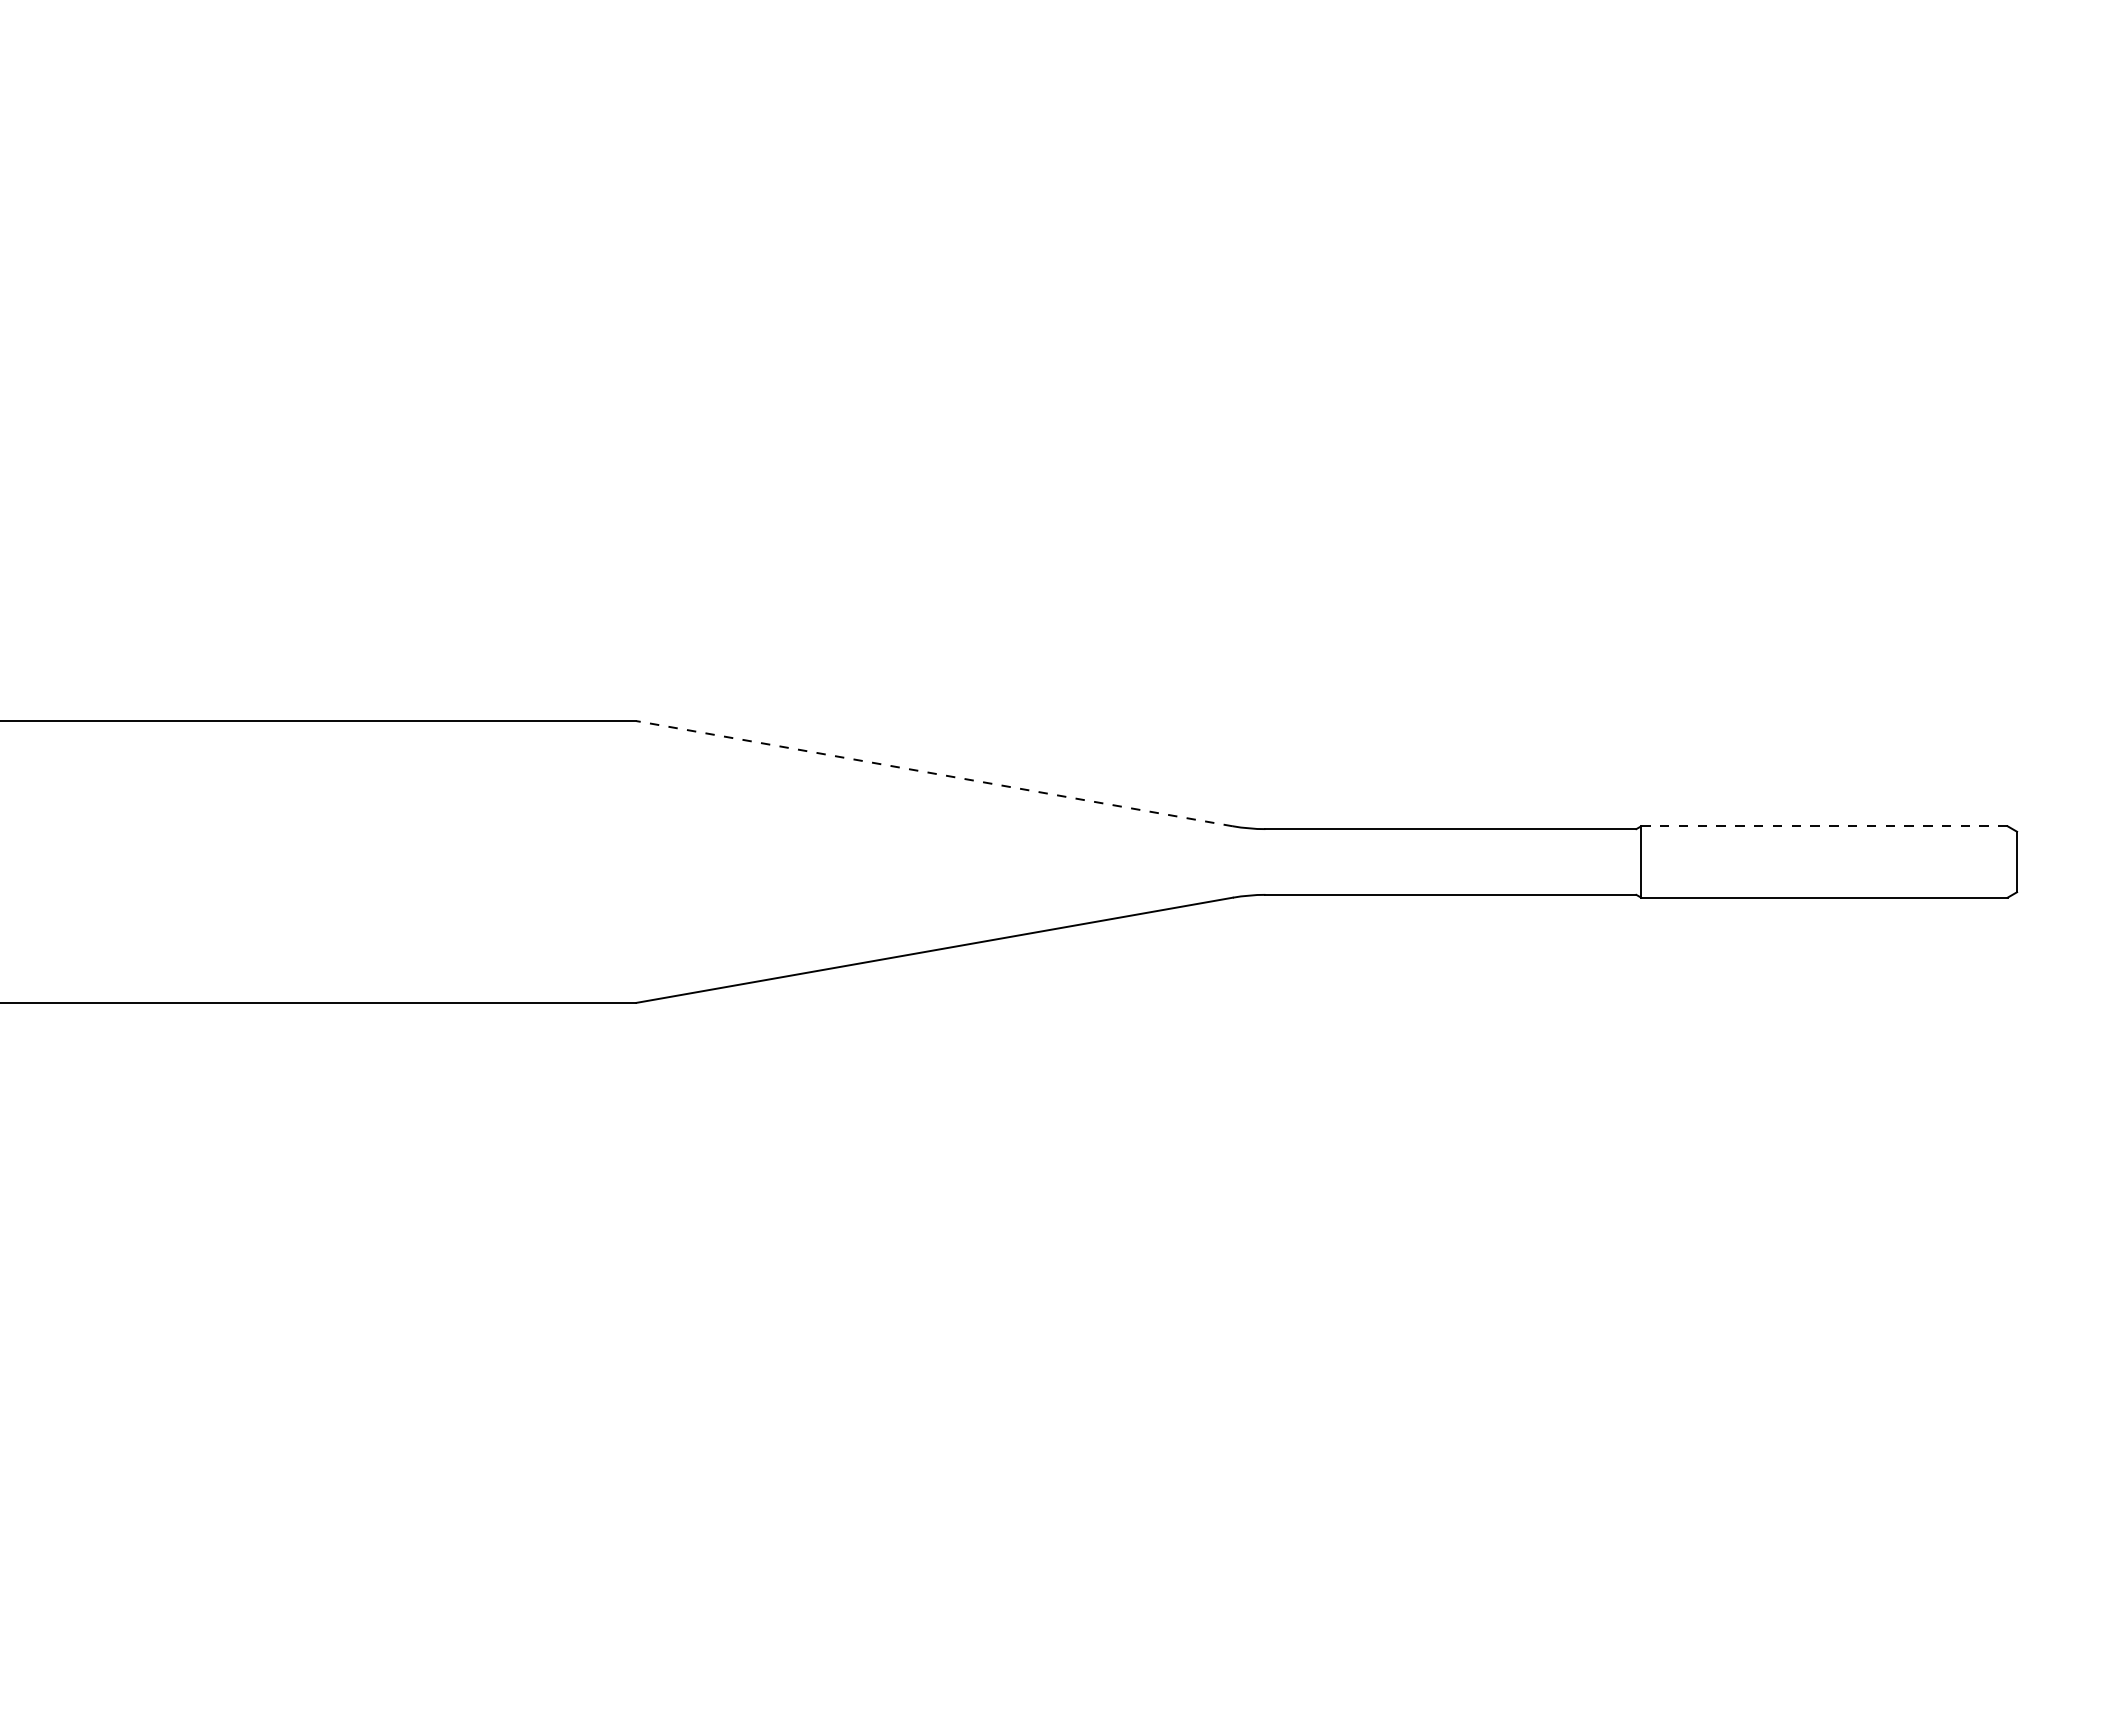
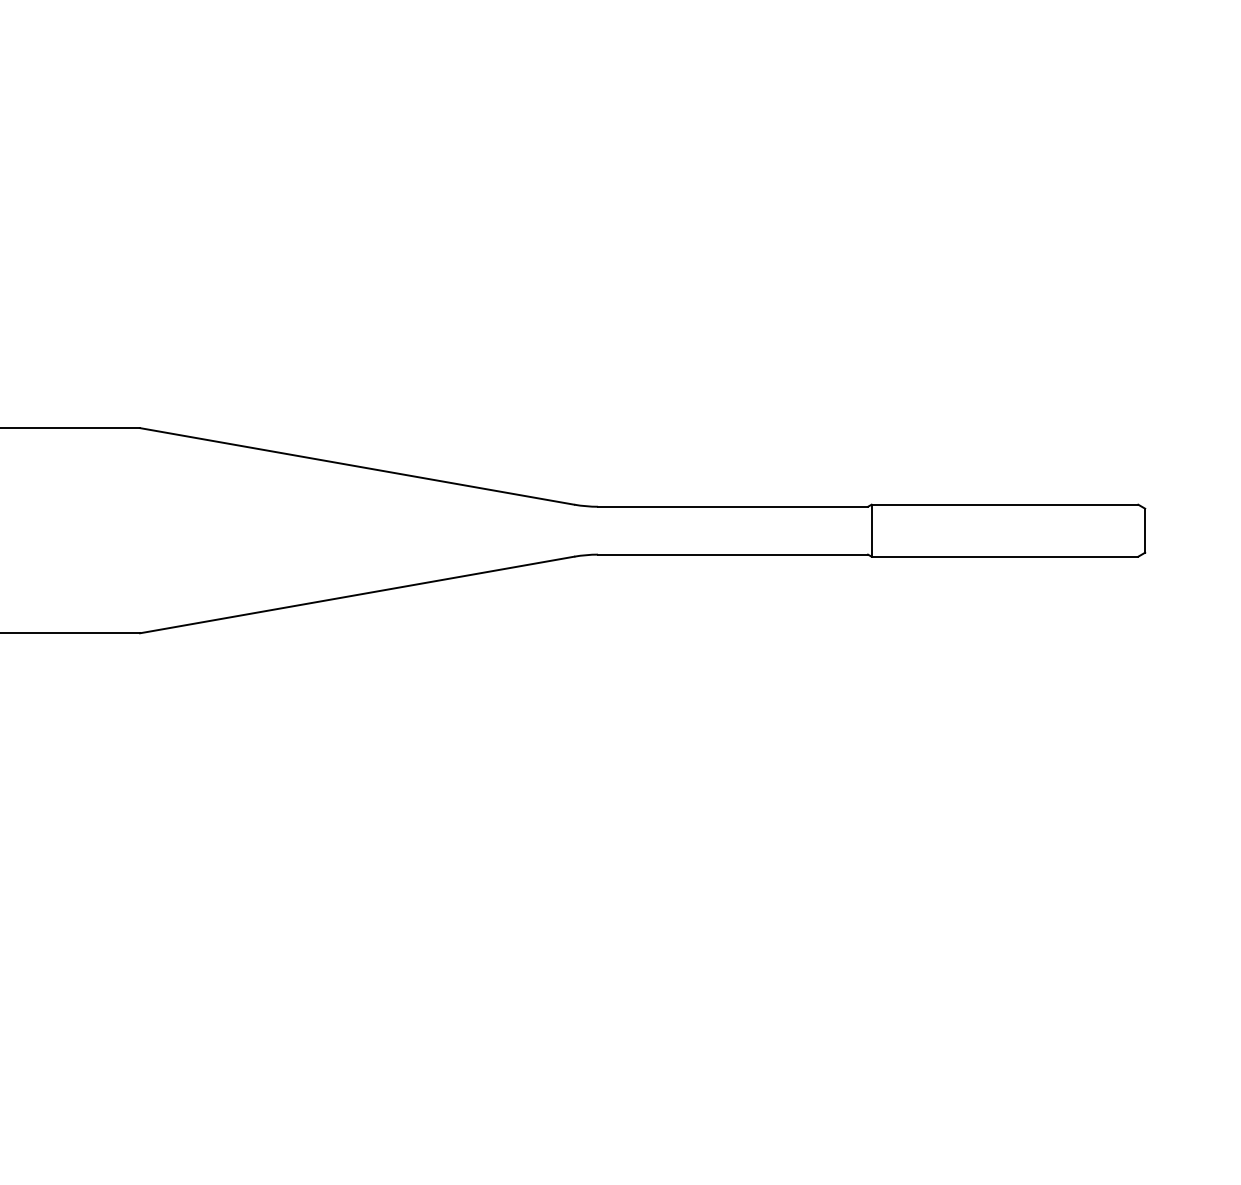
line: (934, 773) -> (357, 466), dashed -> solid
line: (1823, 826) -> (1004, 504), dashed -> solid

